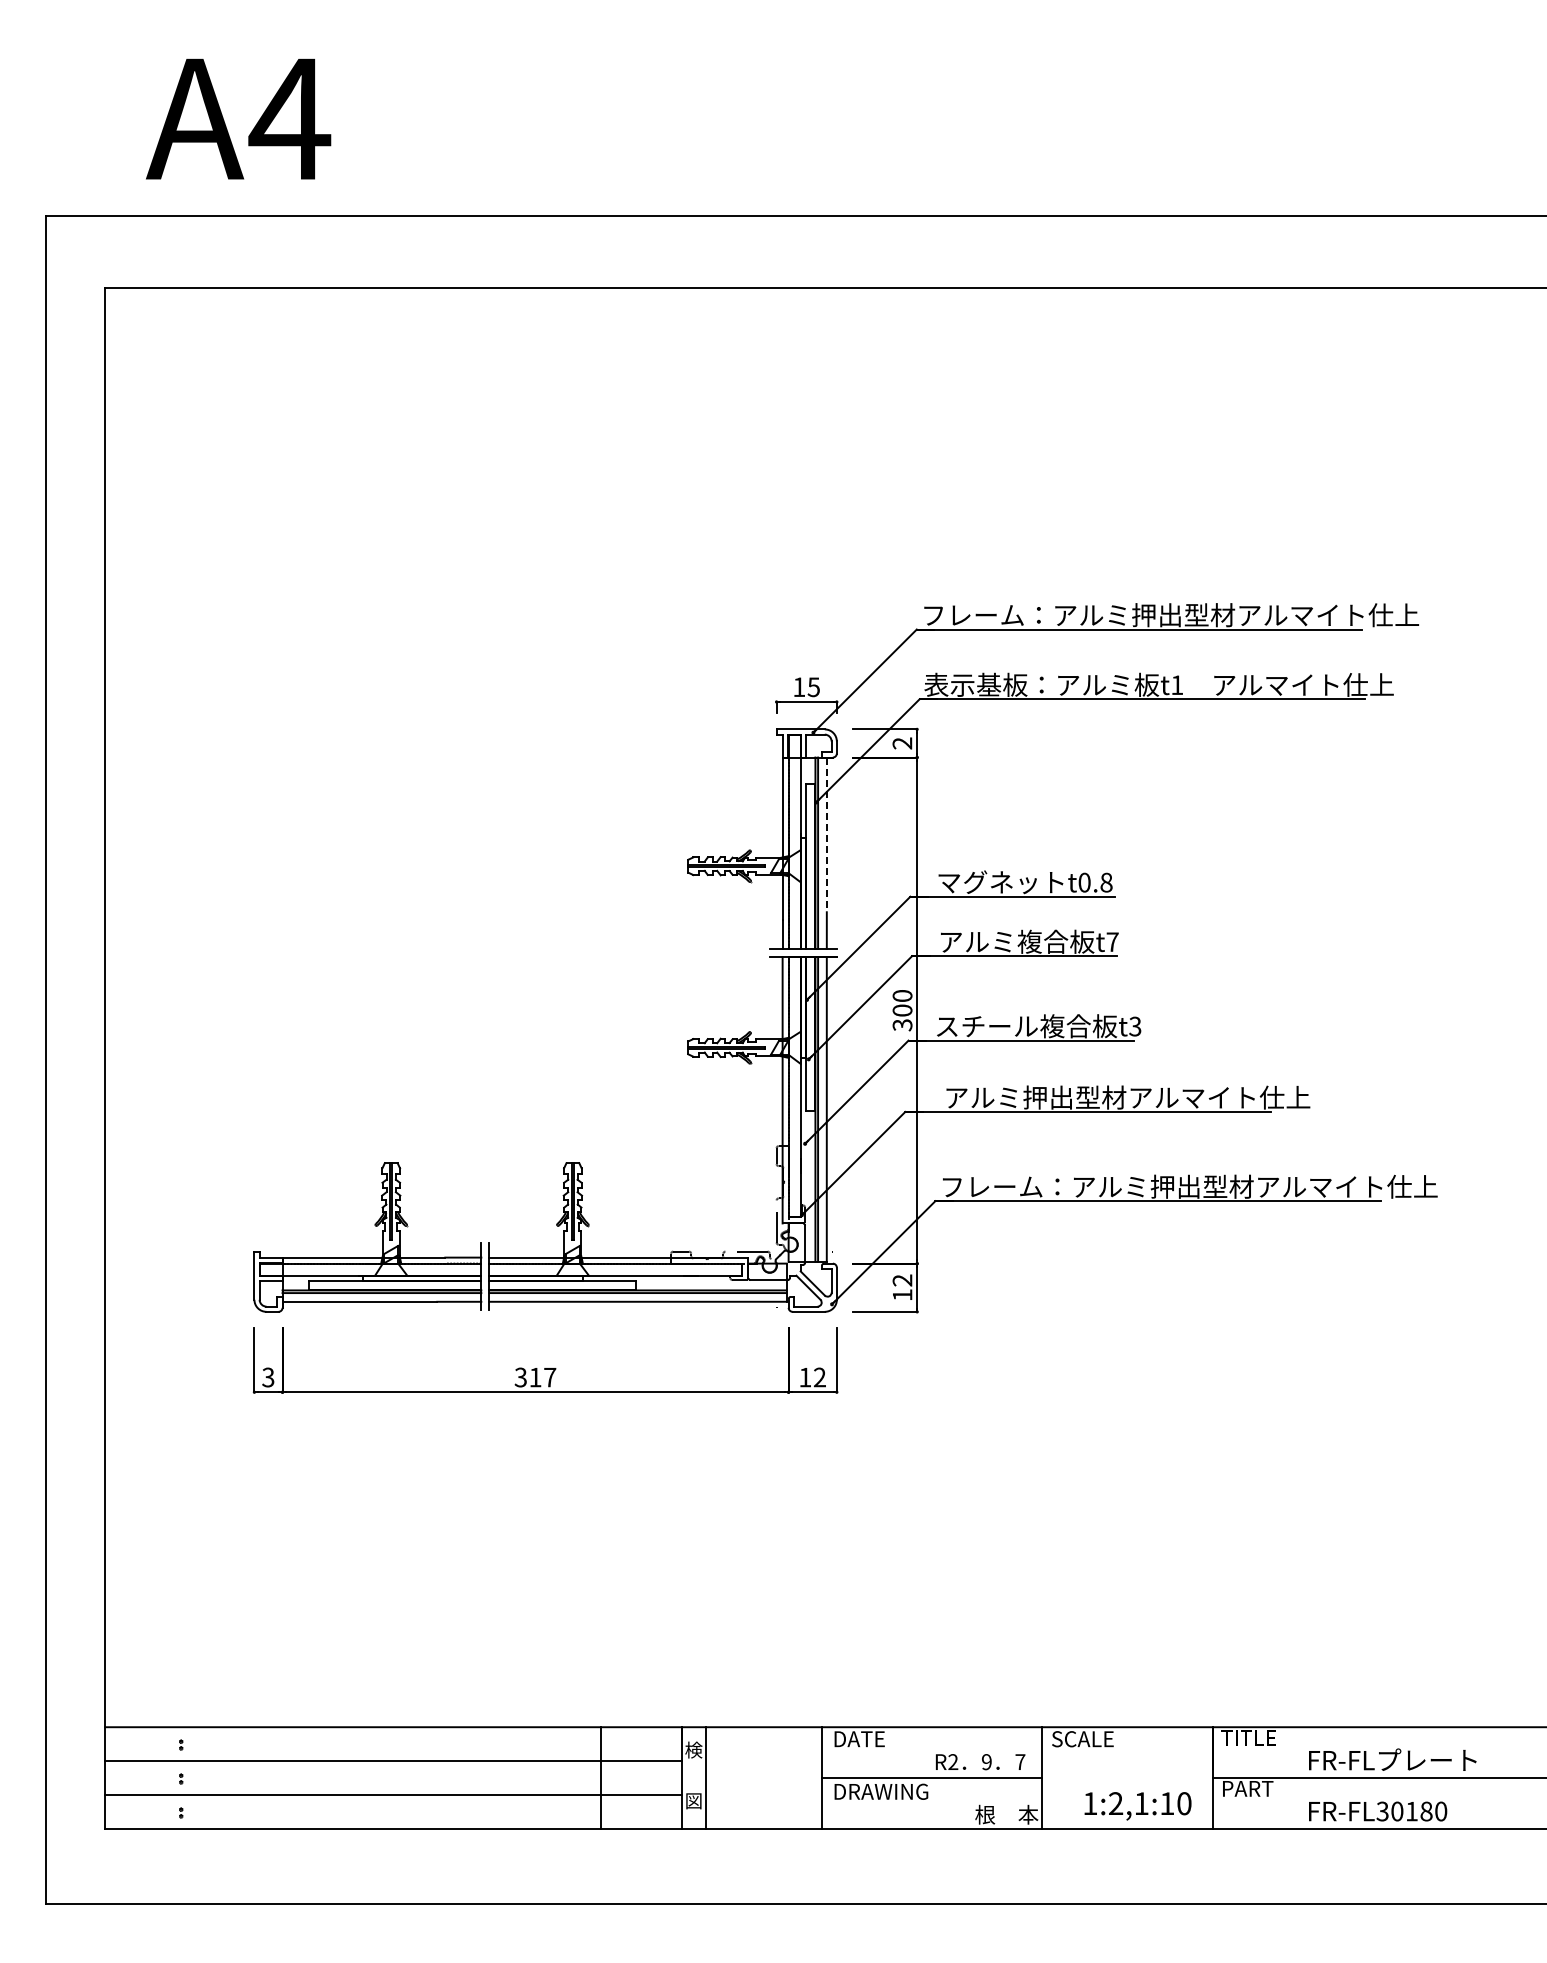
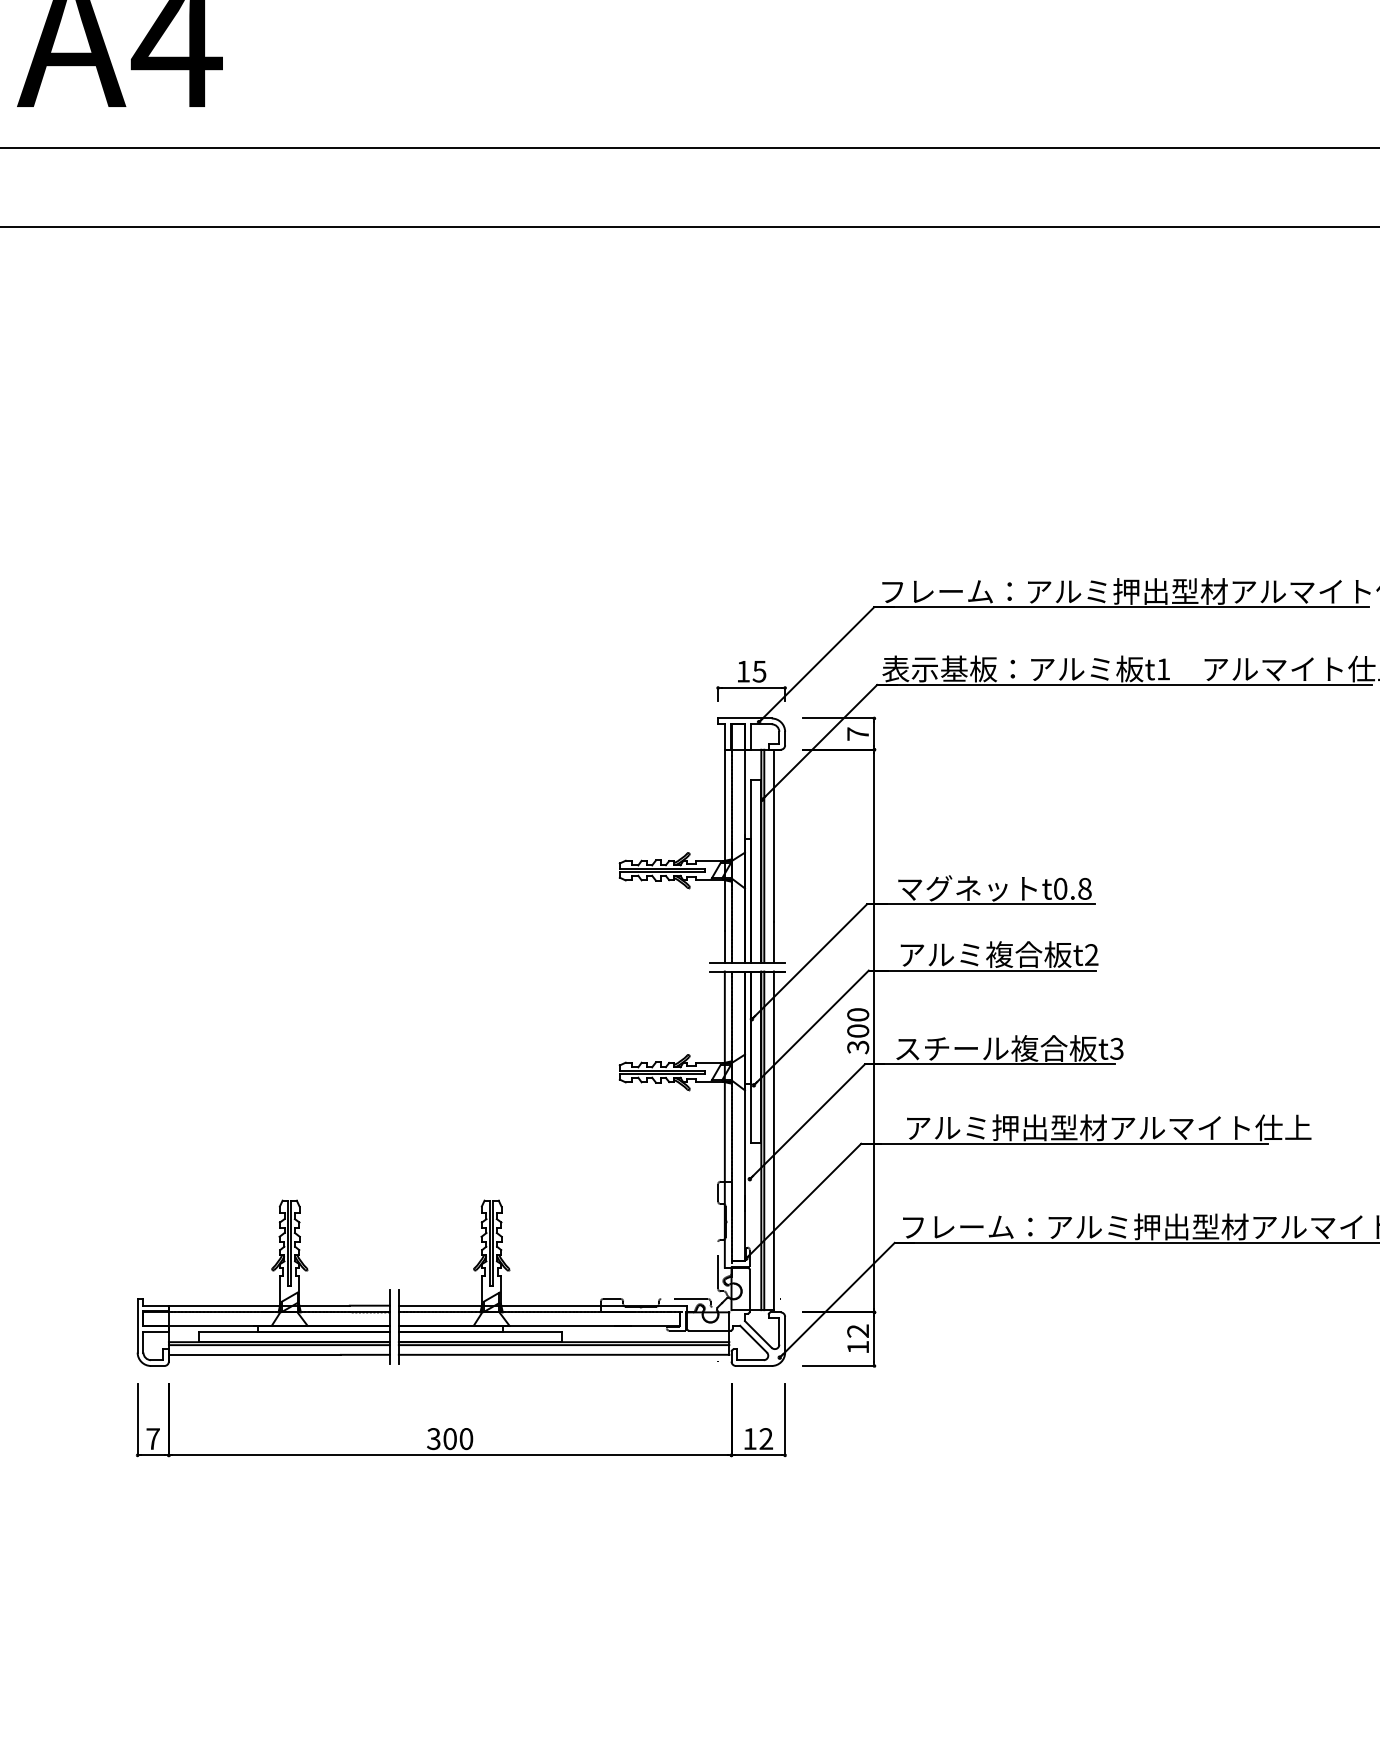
text: (902, 743) -> (858, 734), 2 -> 7
line: (826, 835) -> (773, 836), dashed -> solid
text: (1112, 941) -> (1091, 954), t7 -> t2
text: (268, 1377) -> (153, 1438), 3 -> 7
text: (542, 1377) -> (457, 1438), 317 -> 300

